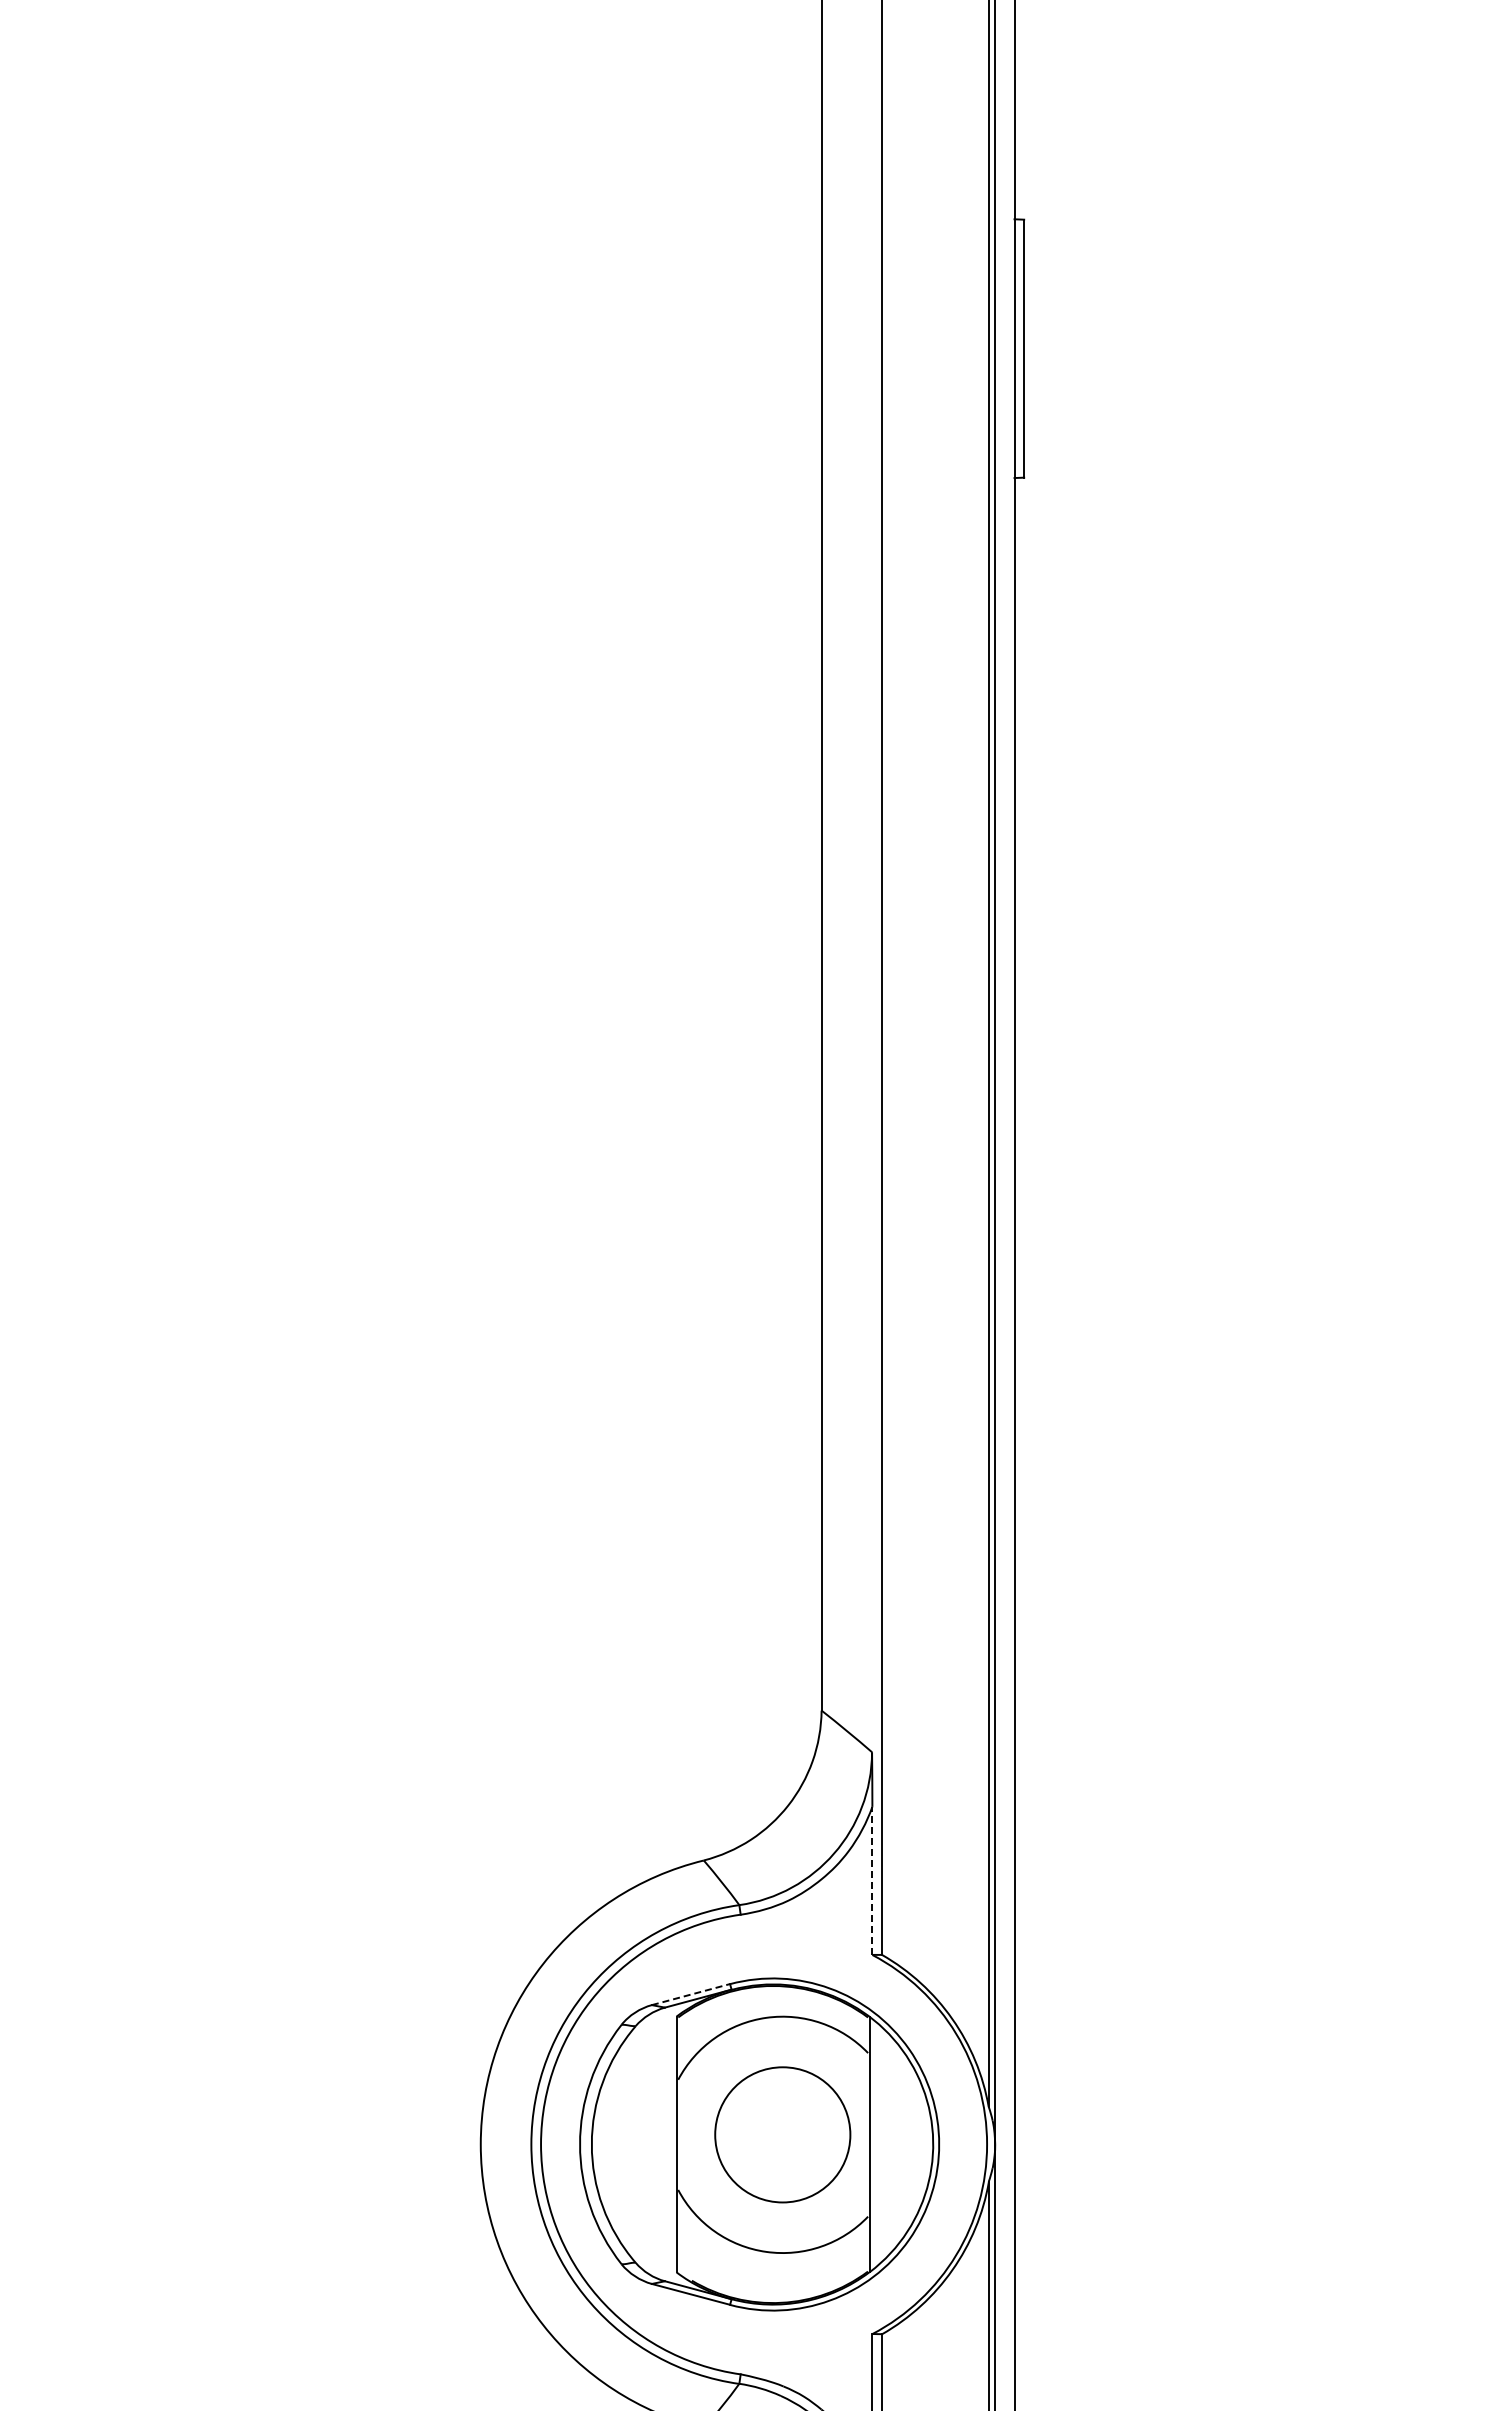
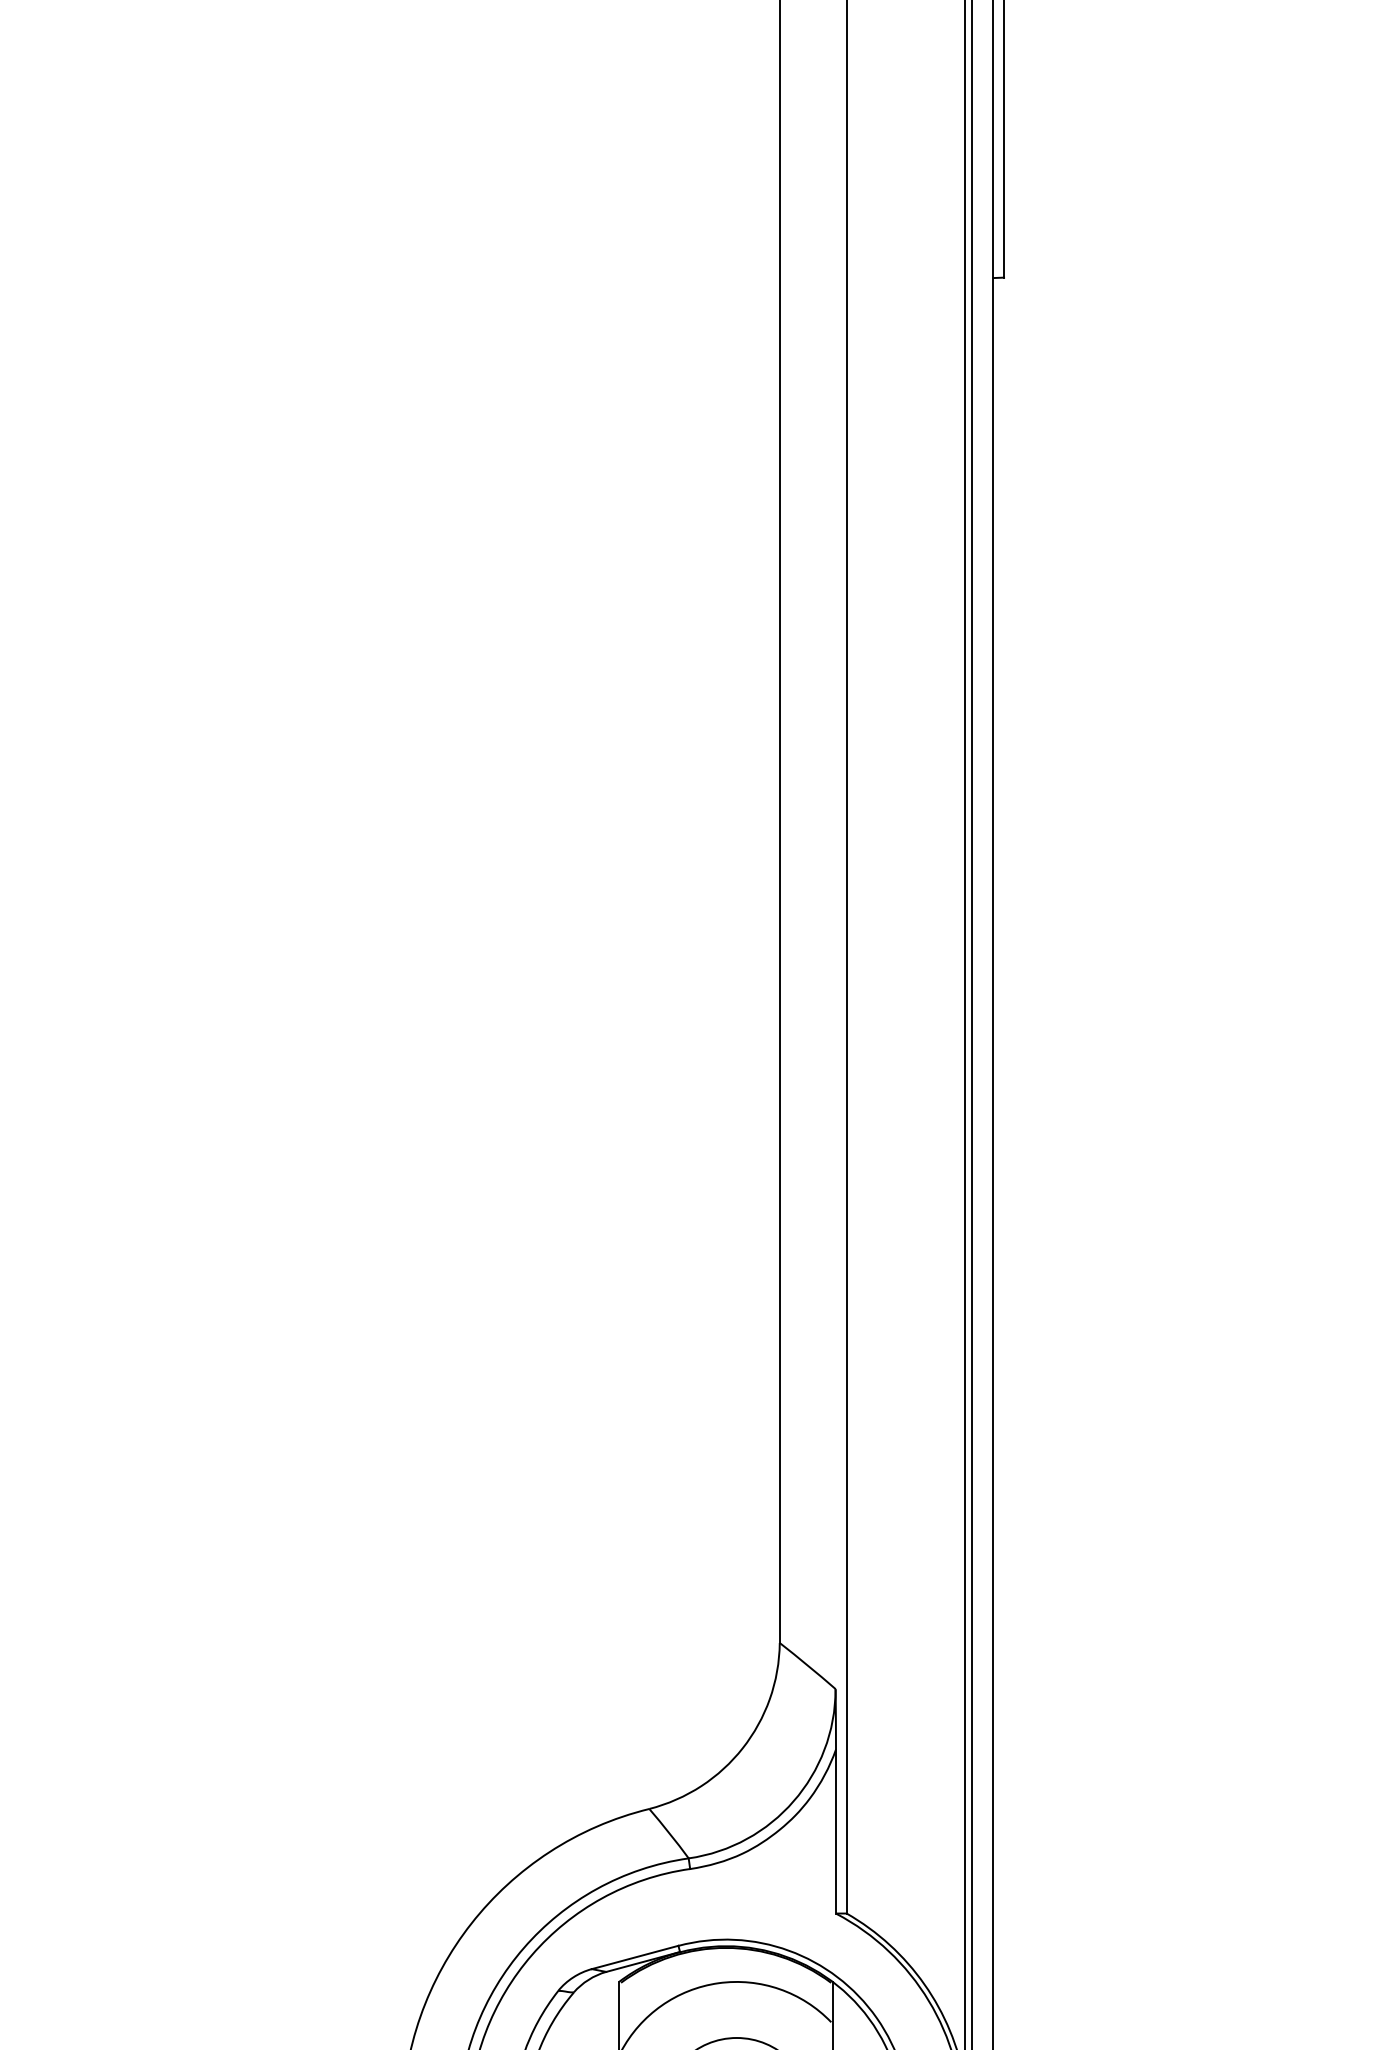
line: (872, 1880) -> (836, 1831), dashed -> solid
line: (691, 1994) -> (635, 1957), dashed -> solid

